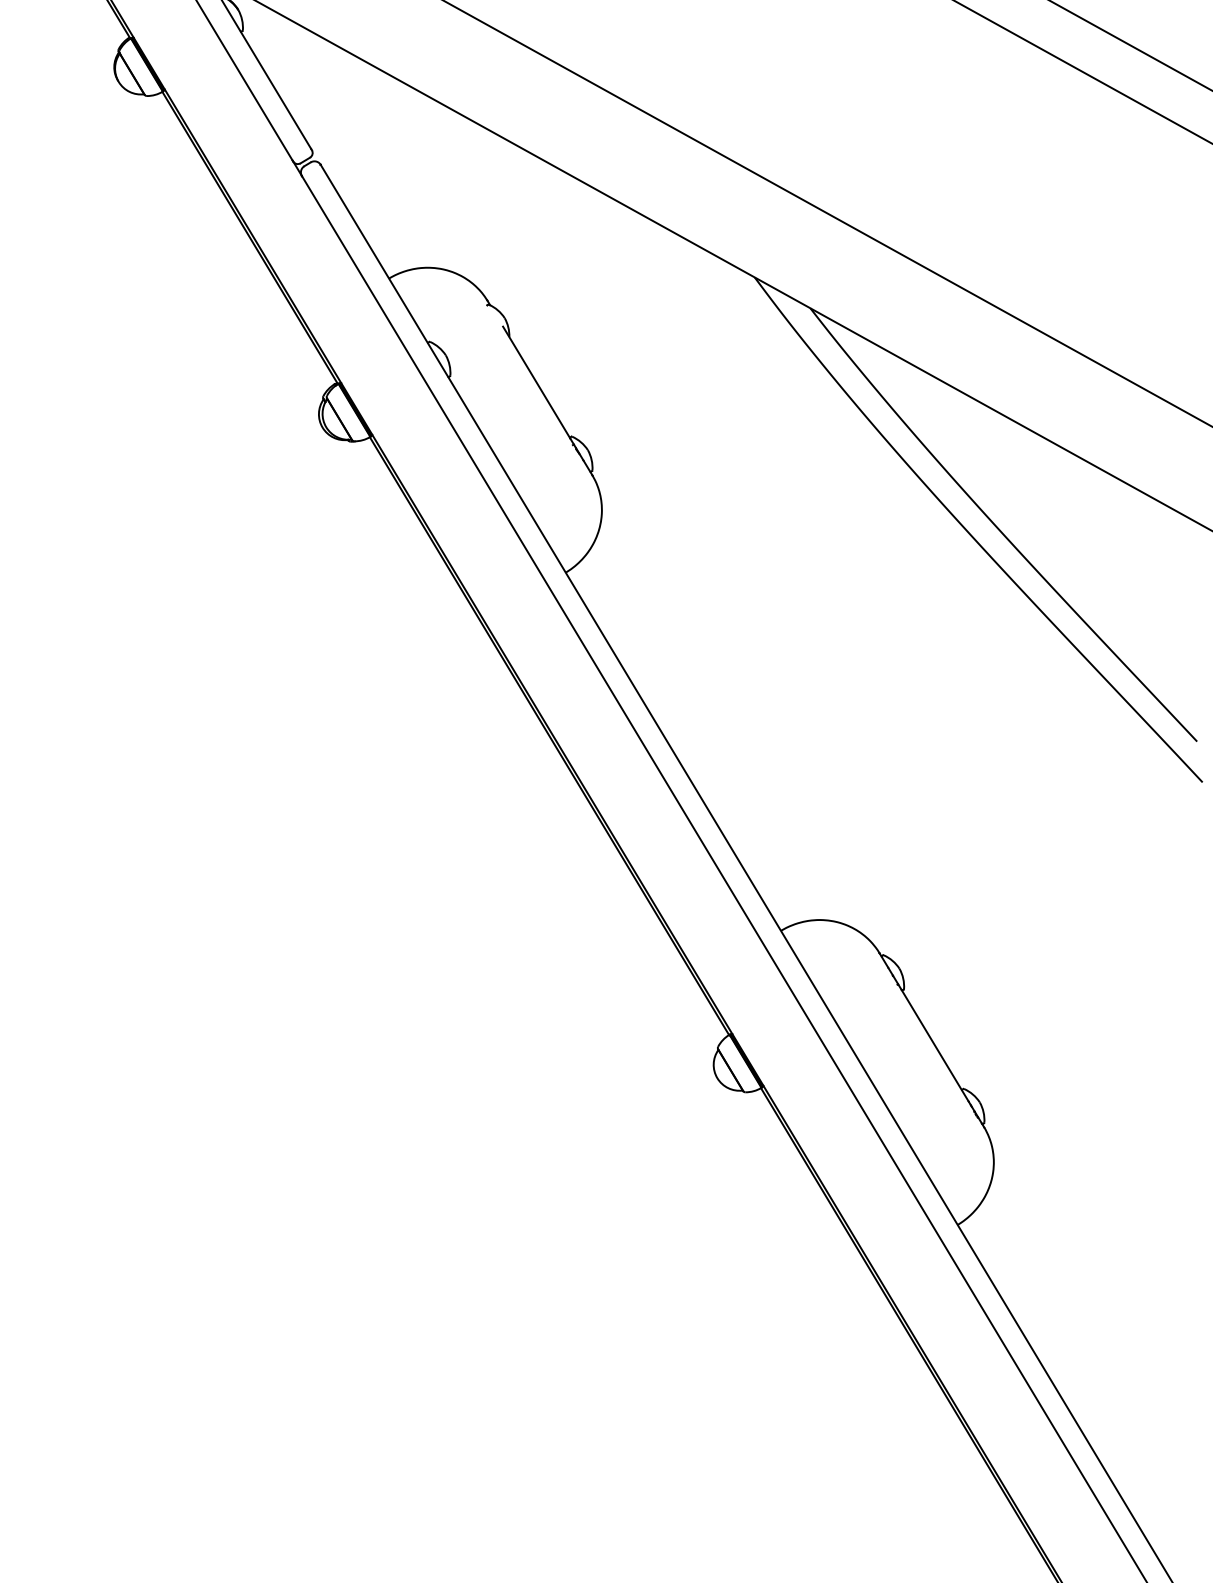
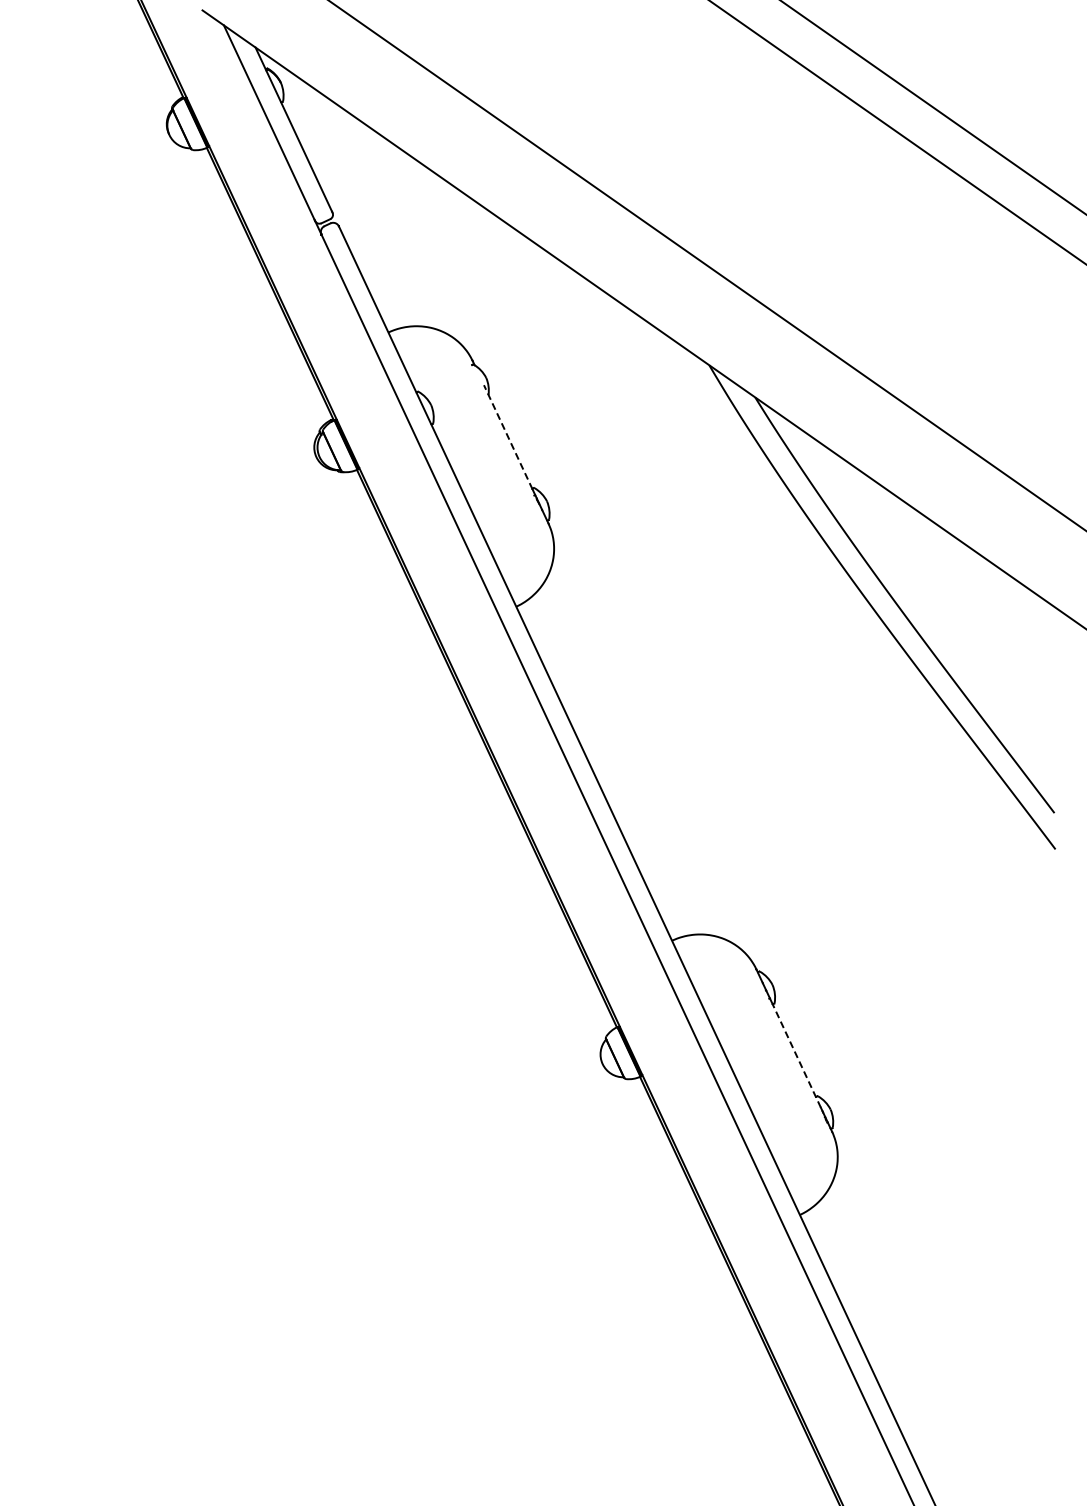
line: (536, 382) -> (508, 437), solid -> dashed
line: (934, 1045) -> (796, 1055), solid -> dashed

